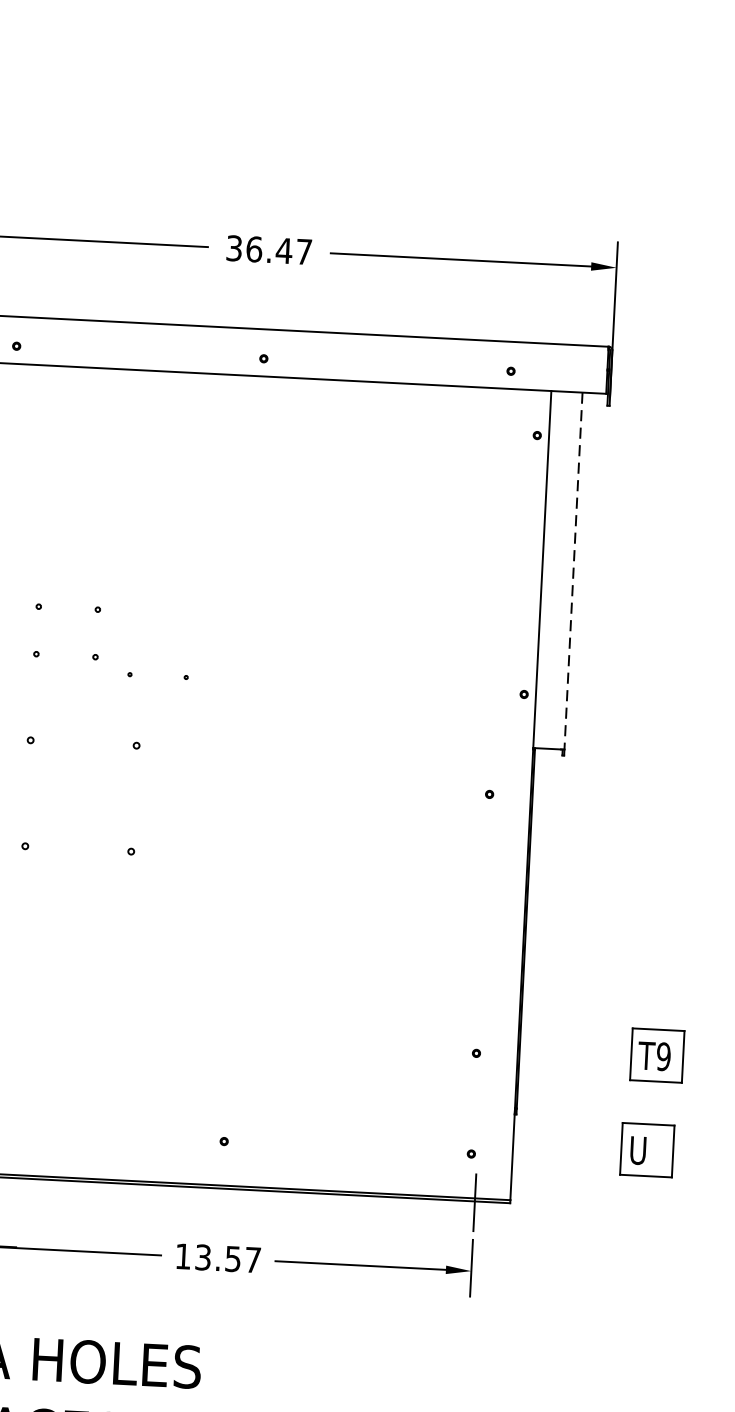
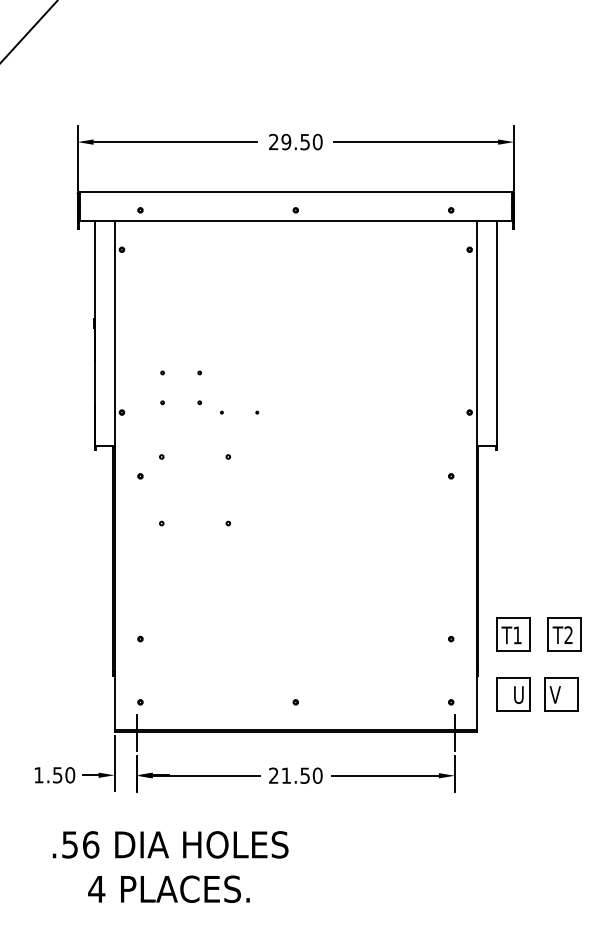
text: (268, 249) -> (295, 141), 36.47 -> 29.50
line: (573, 572) -> (496, 334), dashed -> solid
part: (575, 1051) -> (513, 634), added
text: (663, 1057) -> (568, 635), T9 -> T2
part: (571, 1146) -> (513, 694), added
text: (636, 1149) -> (554, 694), U -> V
text: (217, 1257) -> (295, 775), 13.57 -> 21.50

